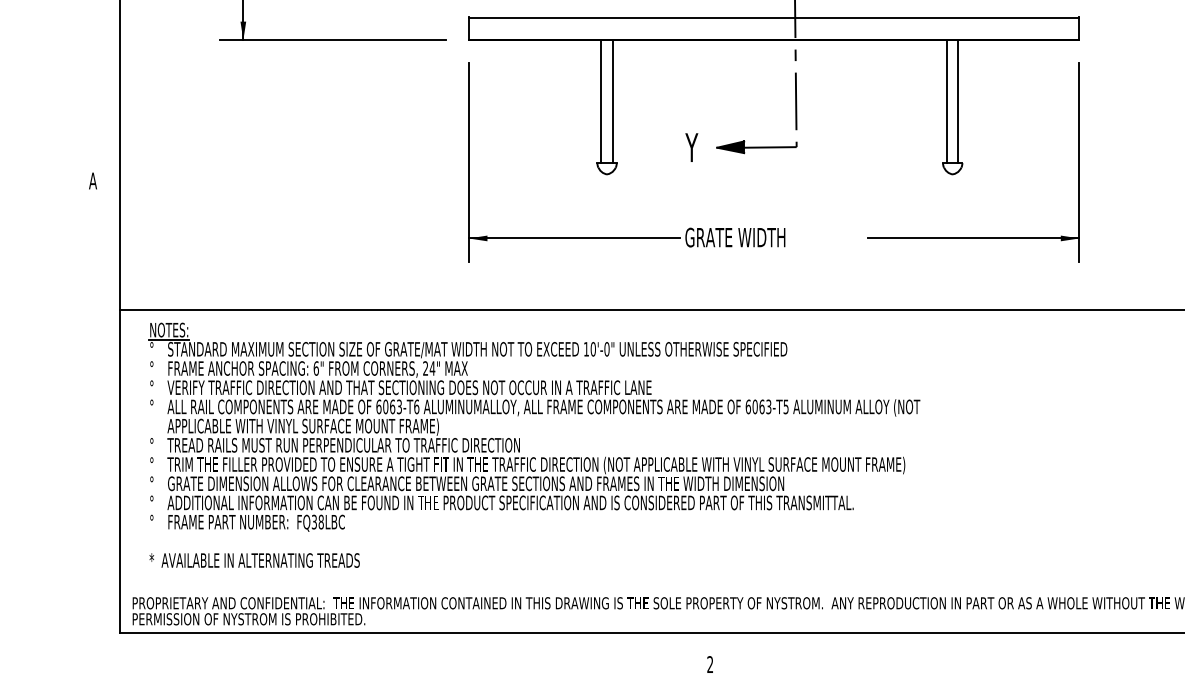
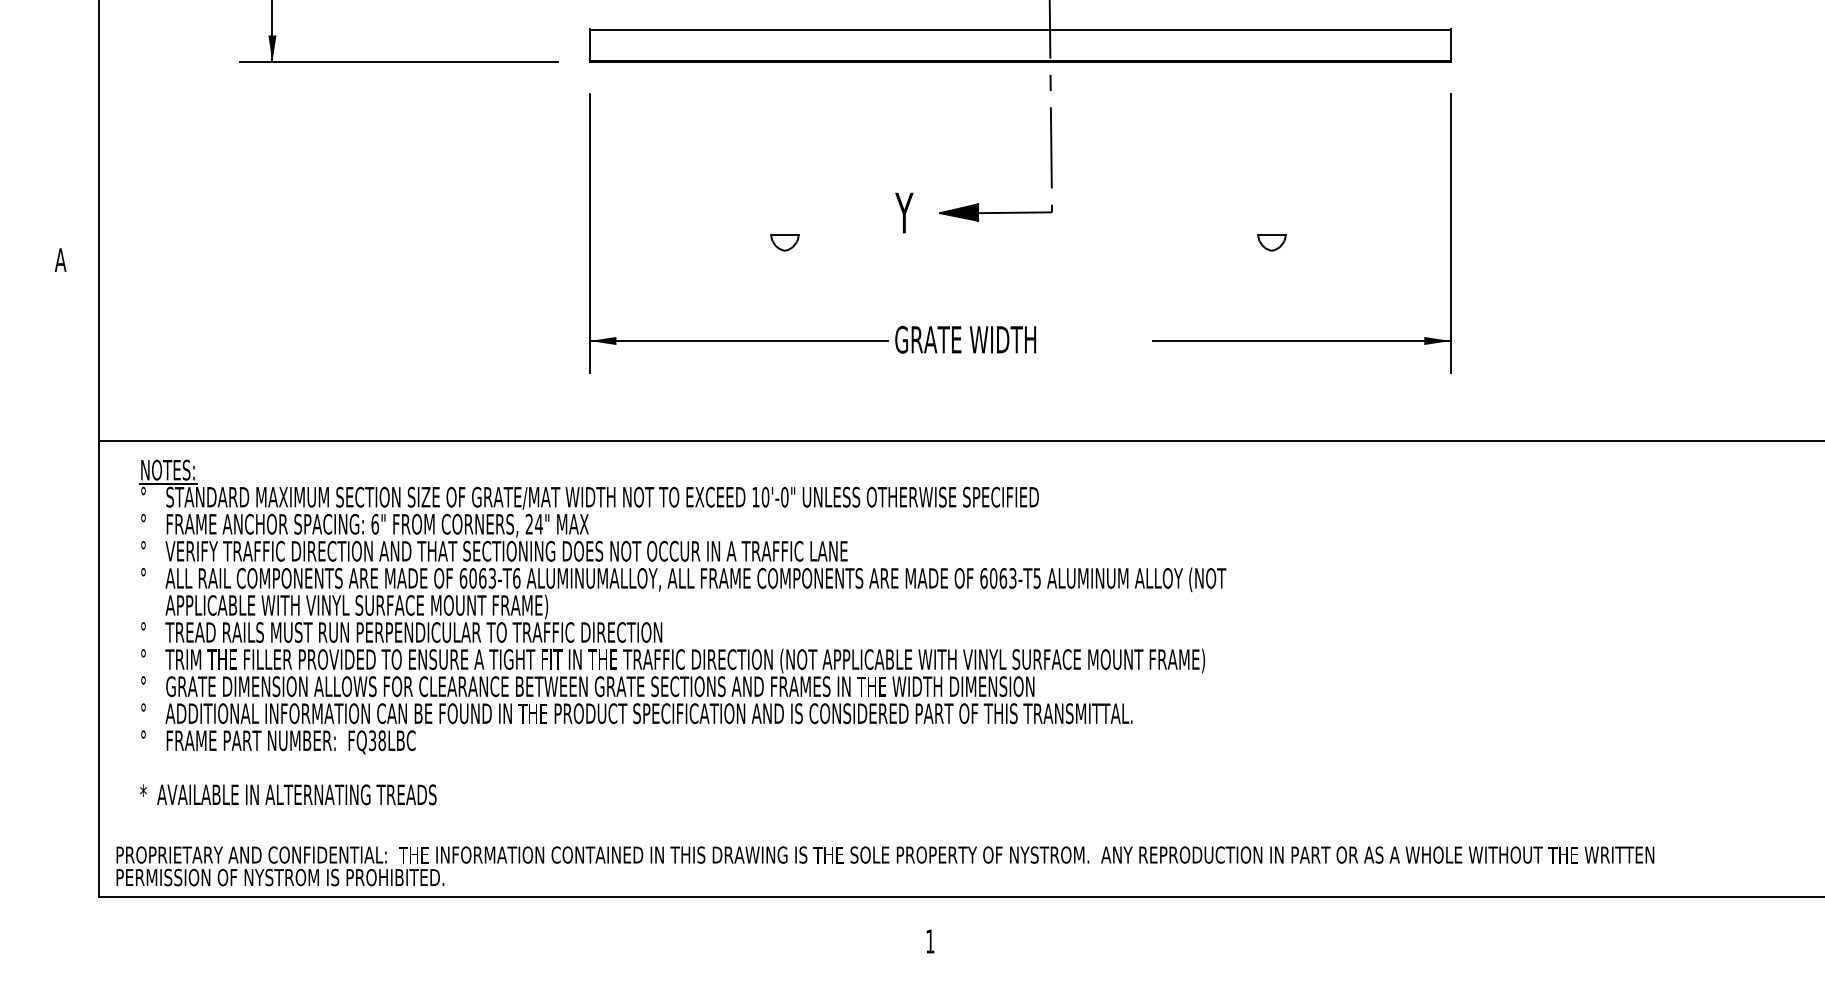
line: (601, 101) -> (776, 147), removed
line: (613, 101) -> (793, 147), removed
line: (946, 101) -> (1263, 147), removed
line: (958, 101) -> (1280, 147), removed
text: (710, 664) -> (930, 941), 2 -> 1

